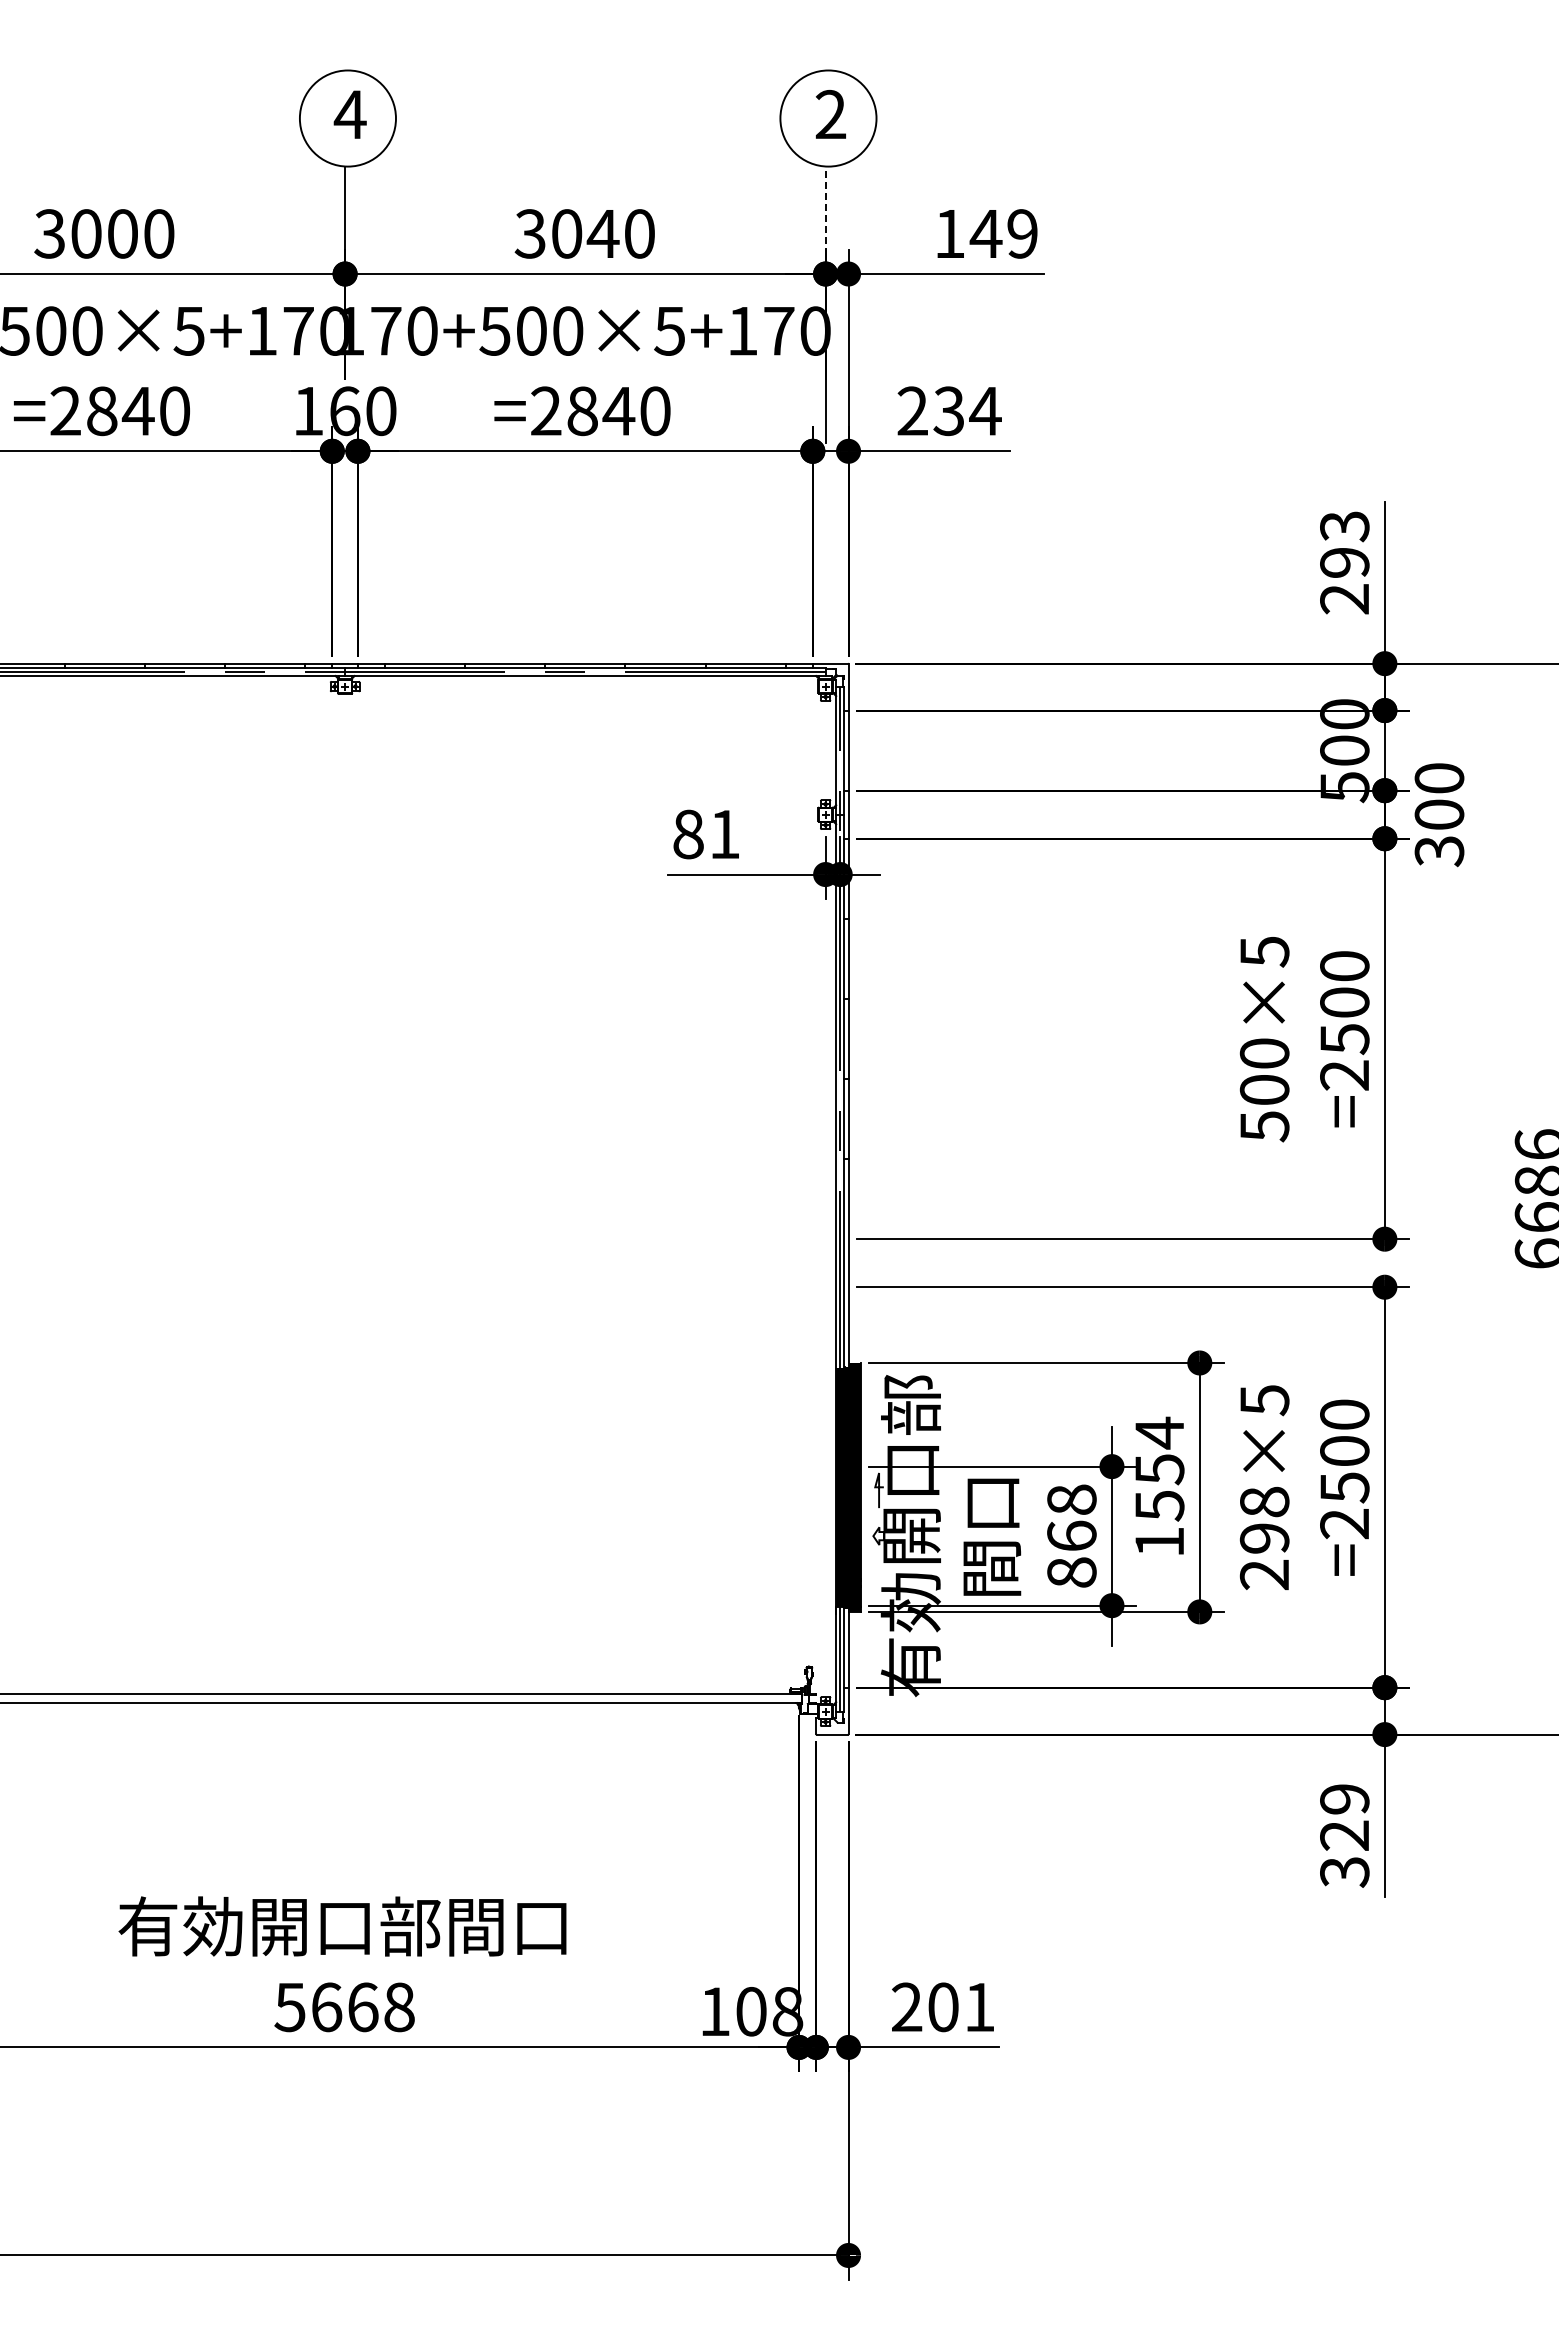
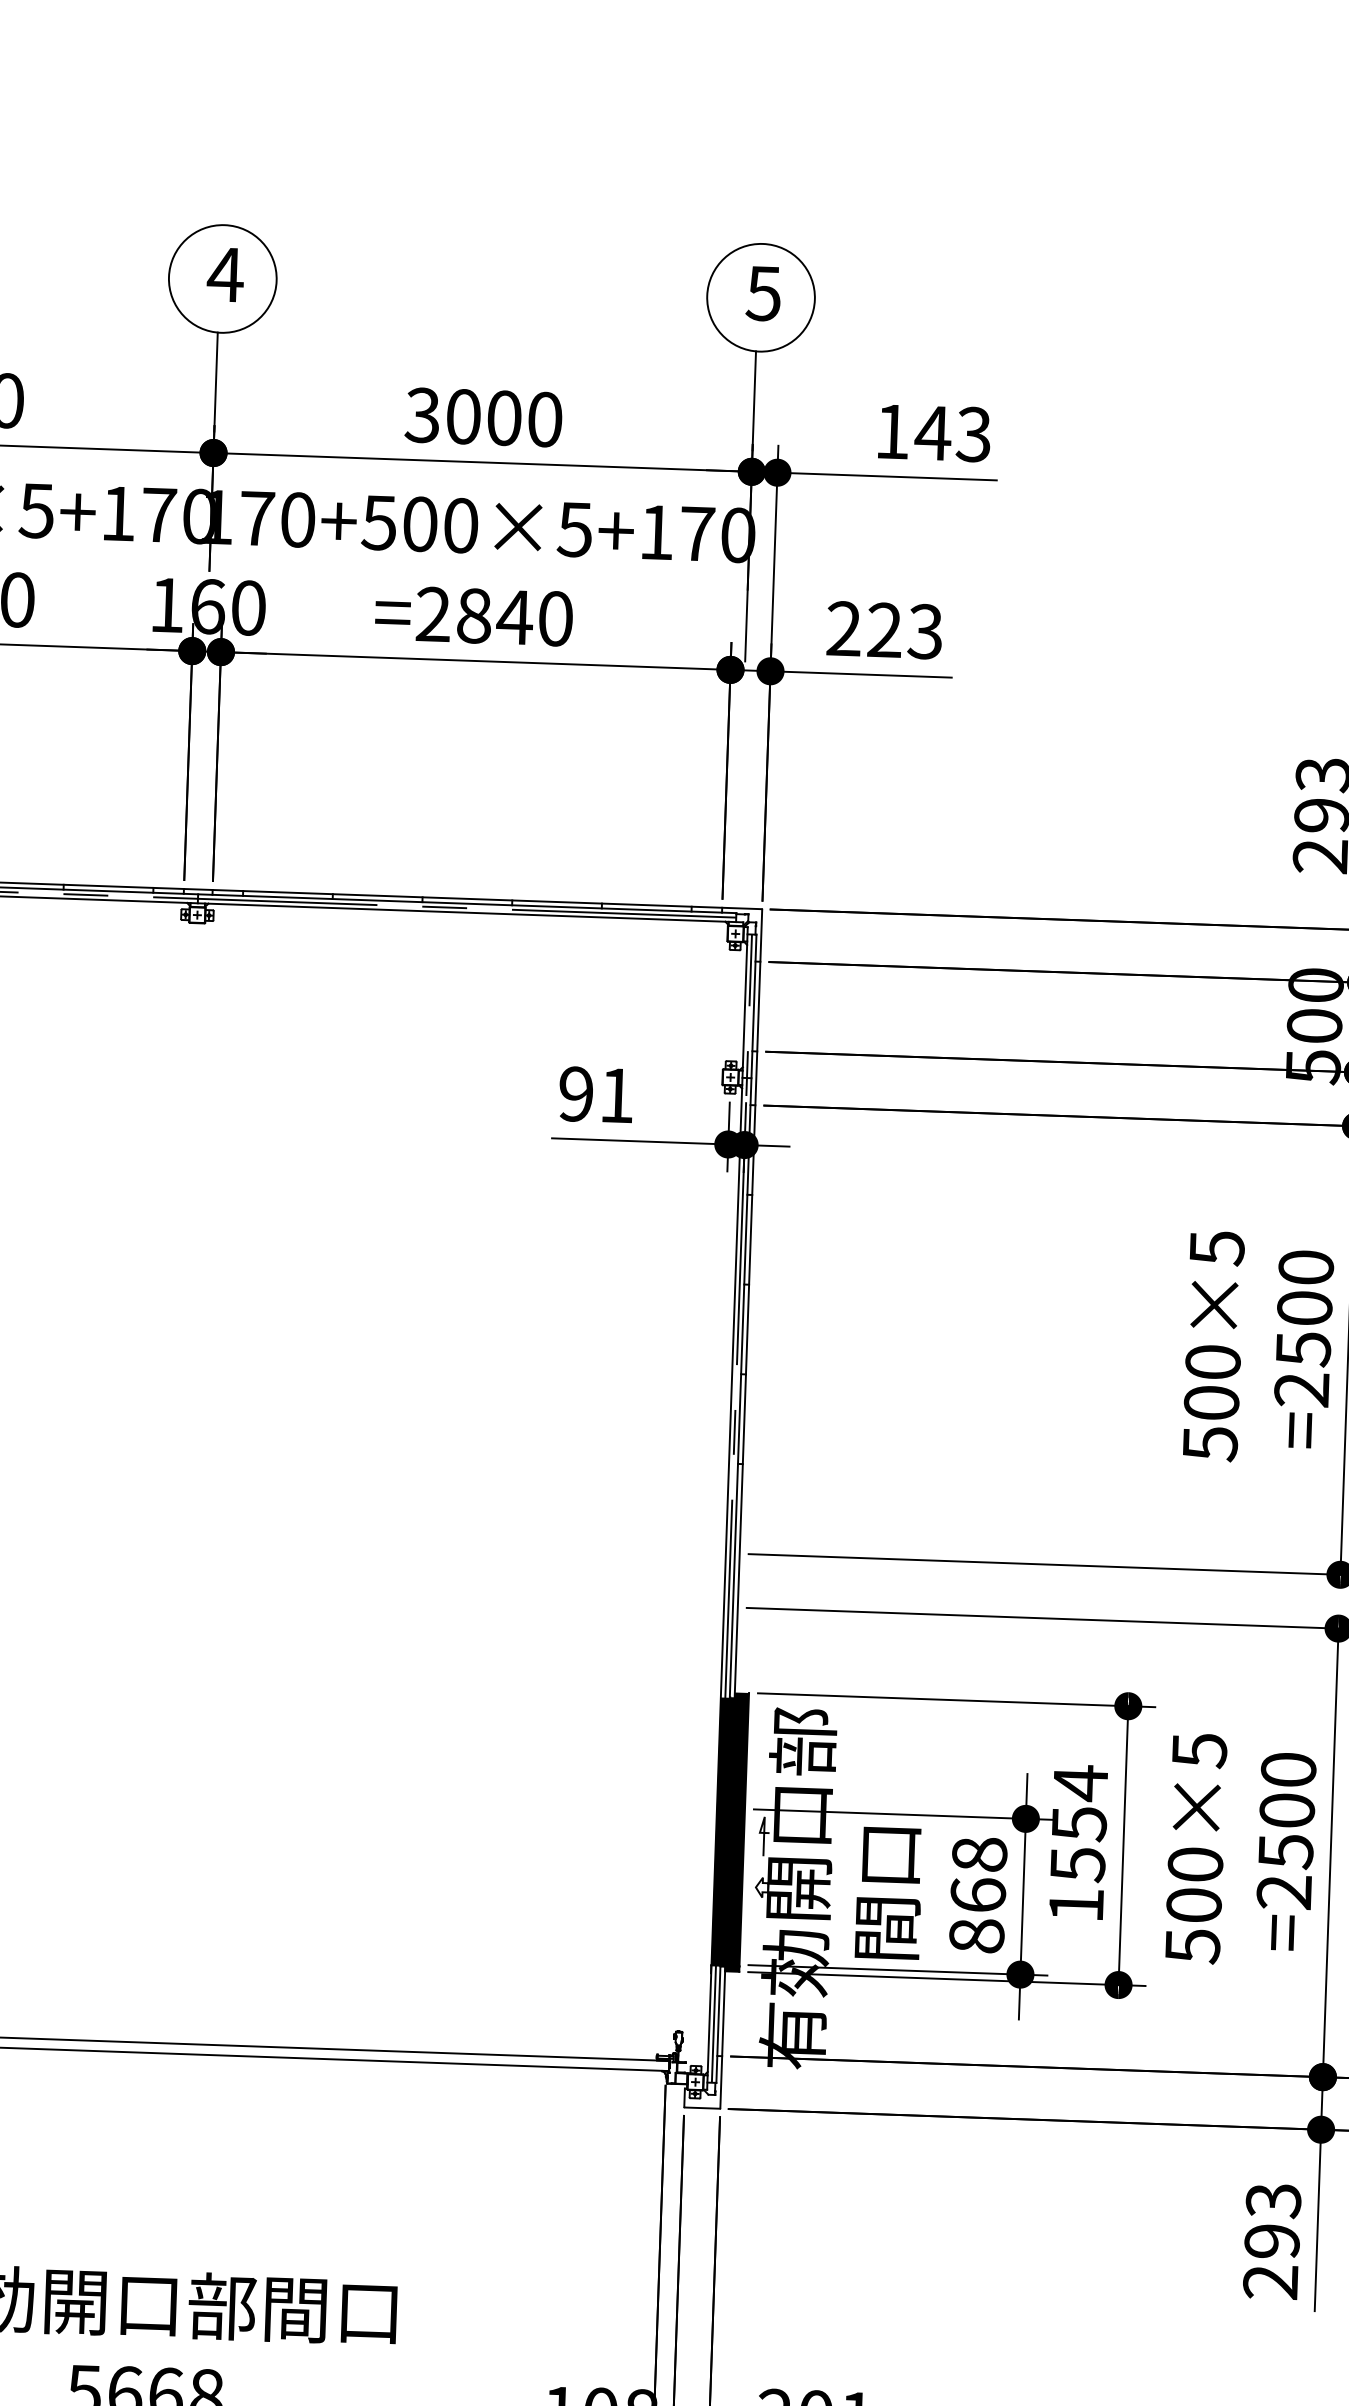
text: (830, 114) -> (763, 293), 2 -> 5
line: (825, 210) -> (754, 400), dashed -> solid
text: (602, 233) -> (503, 417), 3040 -> 3000
text: (1021, 233) -> (972, 434), 149 -> 143
text: (967, 411) -> (905, 631), 234 -> 223
text: (688, 834) -> (576, 1094), 81 -> 91
text: (1264, 1538) -> (1193, 1905), 298×5 -> 500×5
text: (1344, 1835) -> (1271, 2241), 329 -> 293

